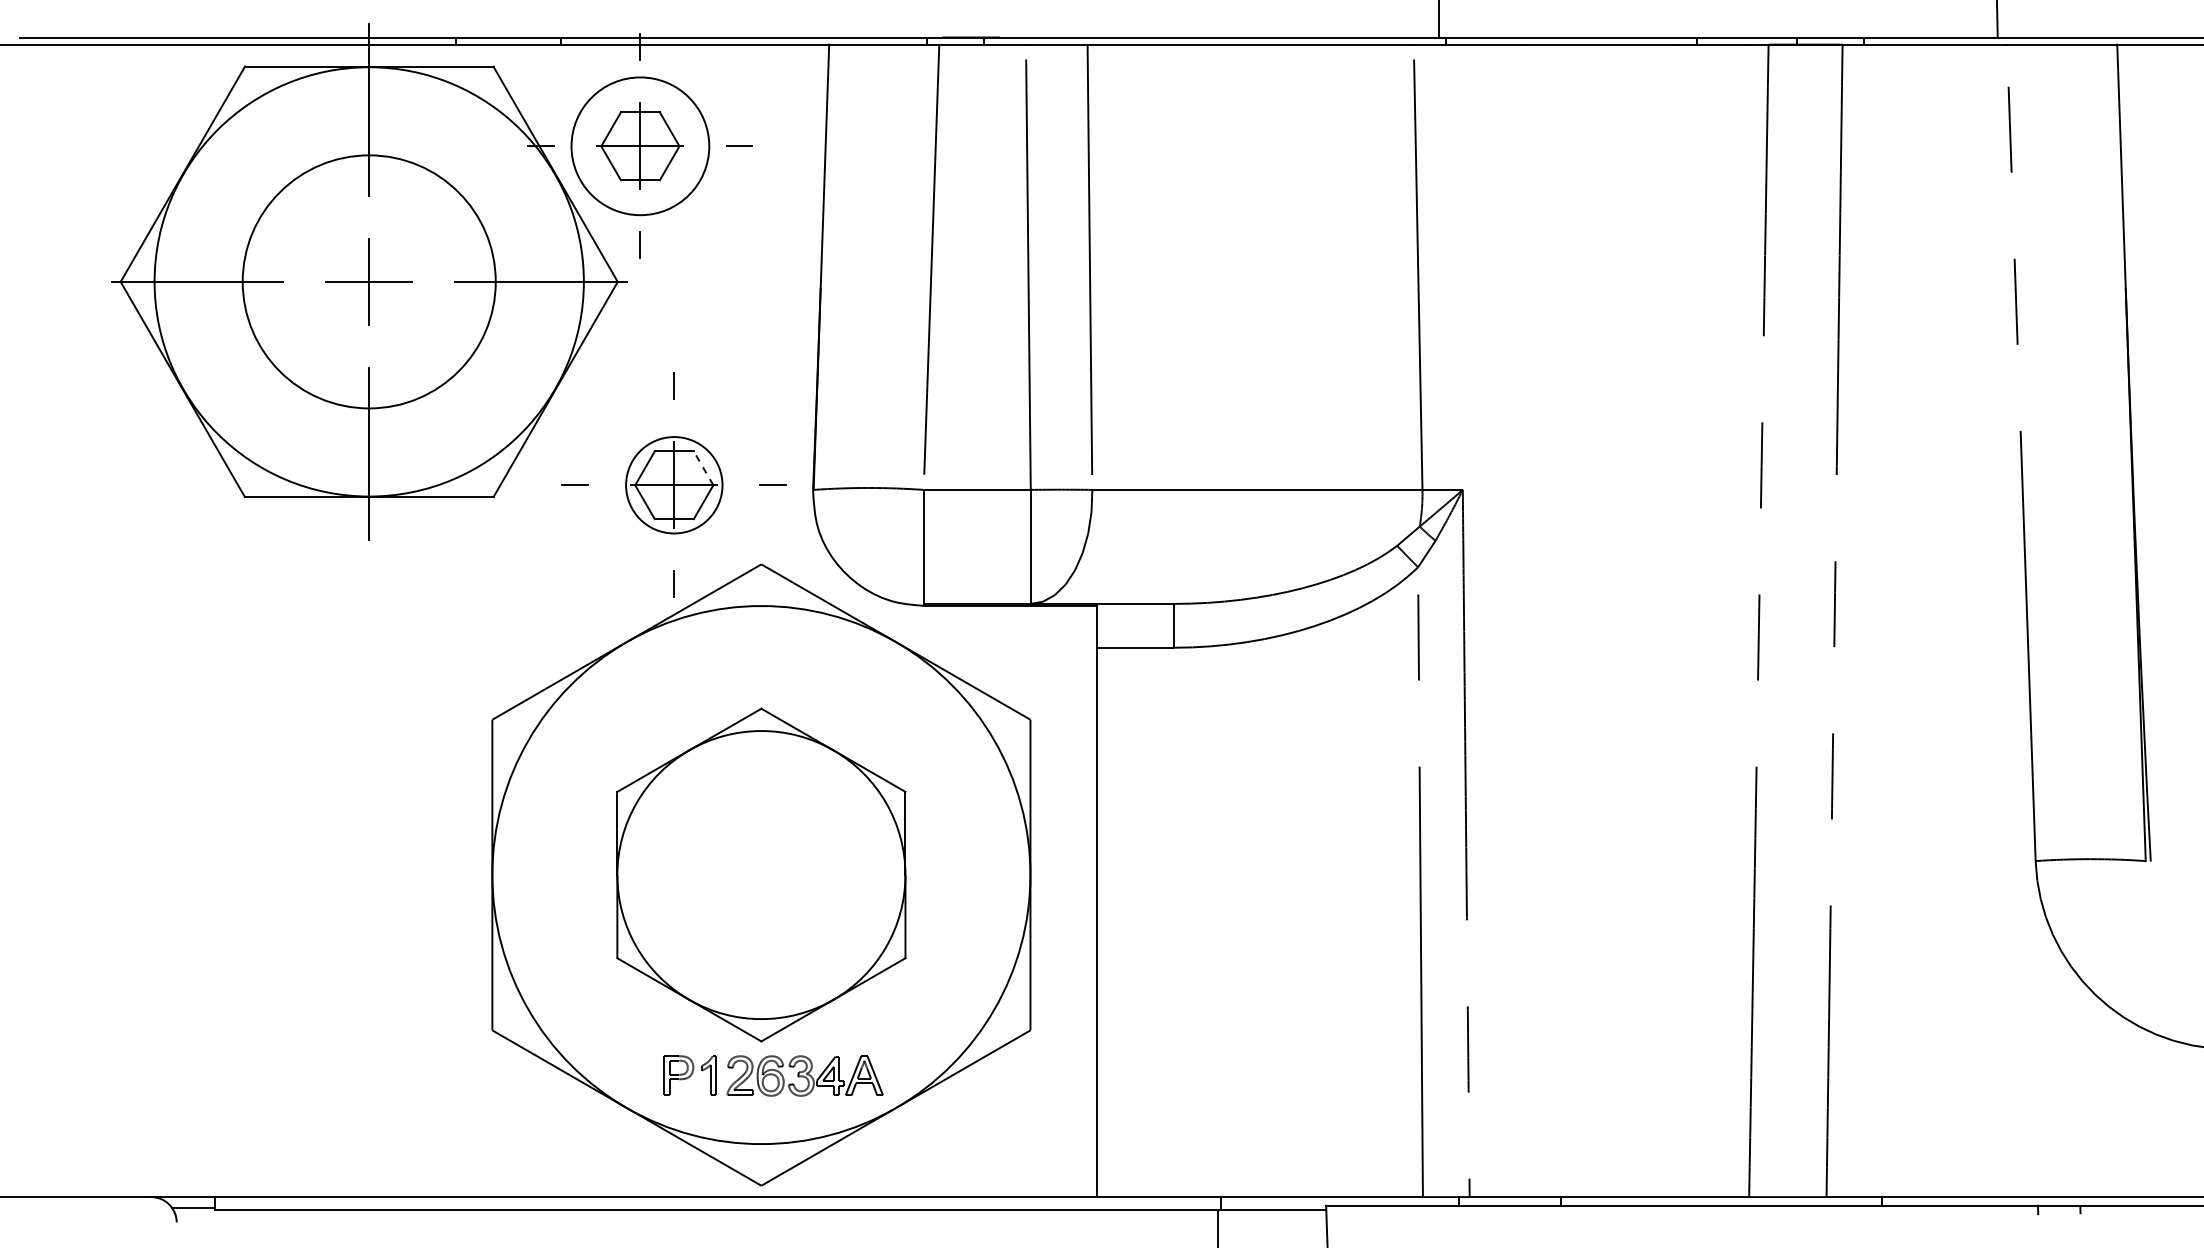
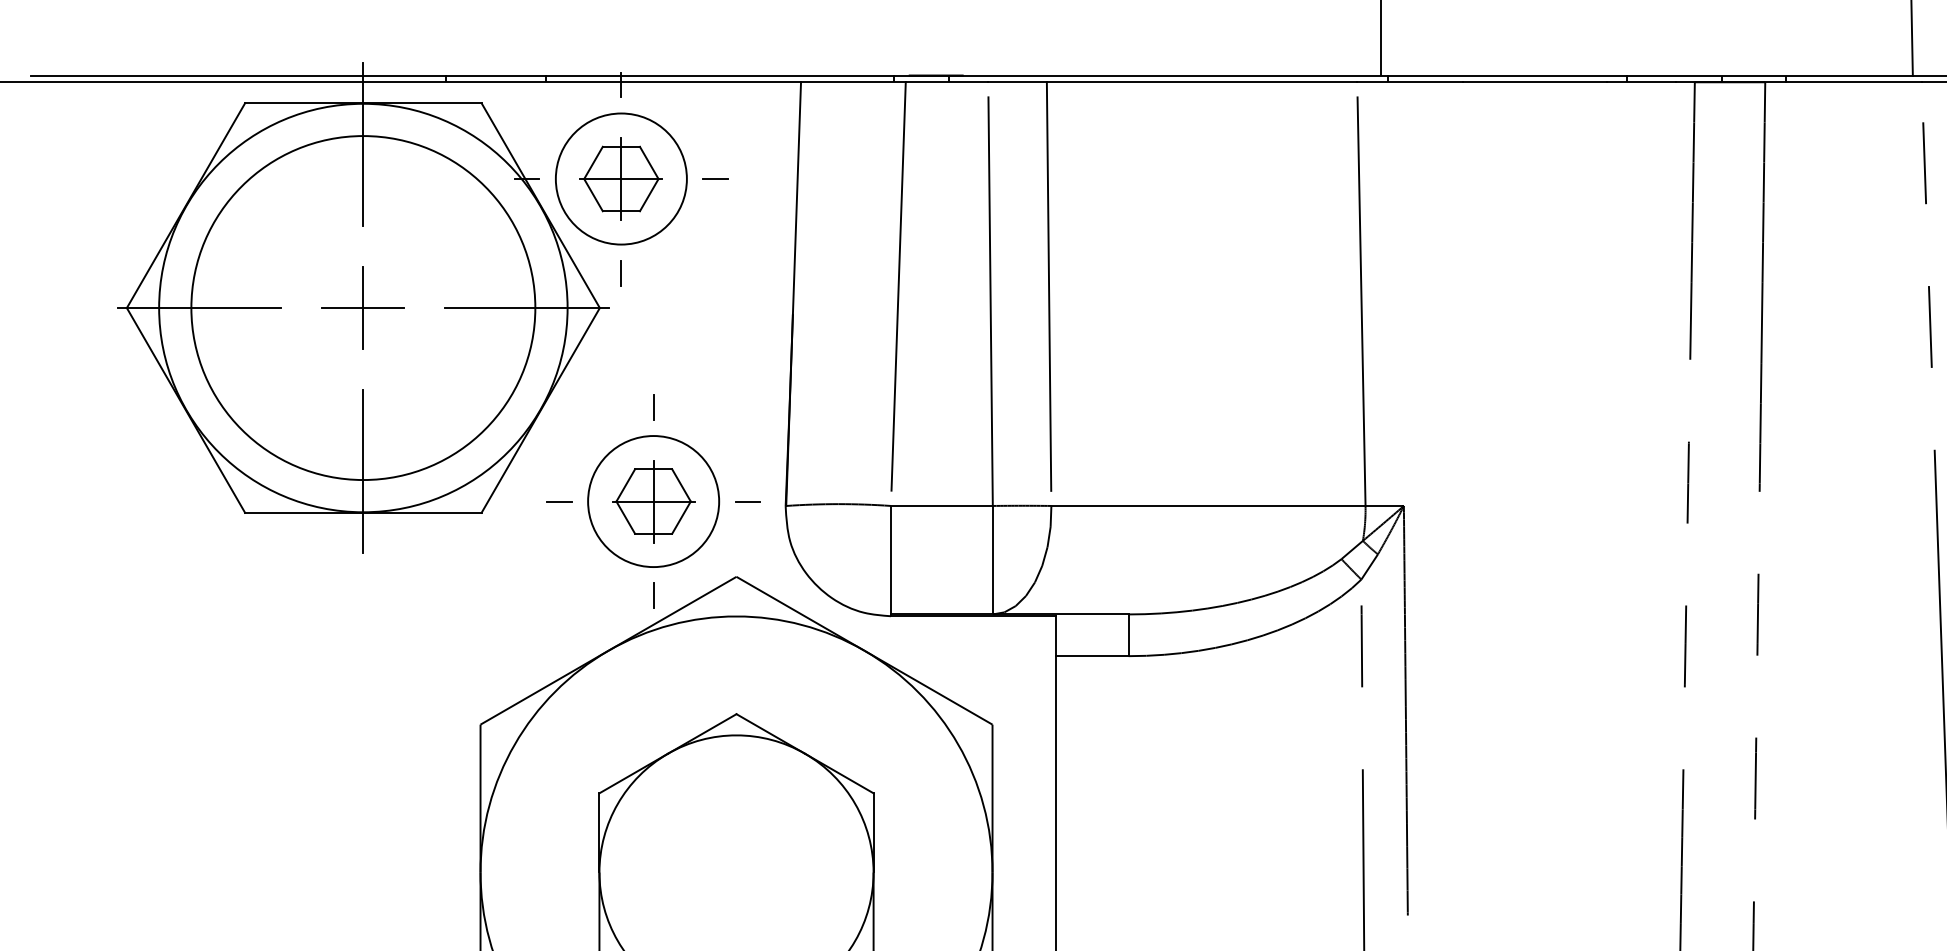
circle: (368, 281) -> (362, 307), size x1.43
line: (703, 468) -> (681, 485), dashed -> solid
circle: (674, 485) -> (653, 501), size x1.43

